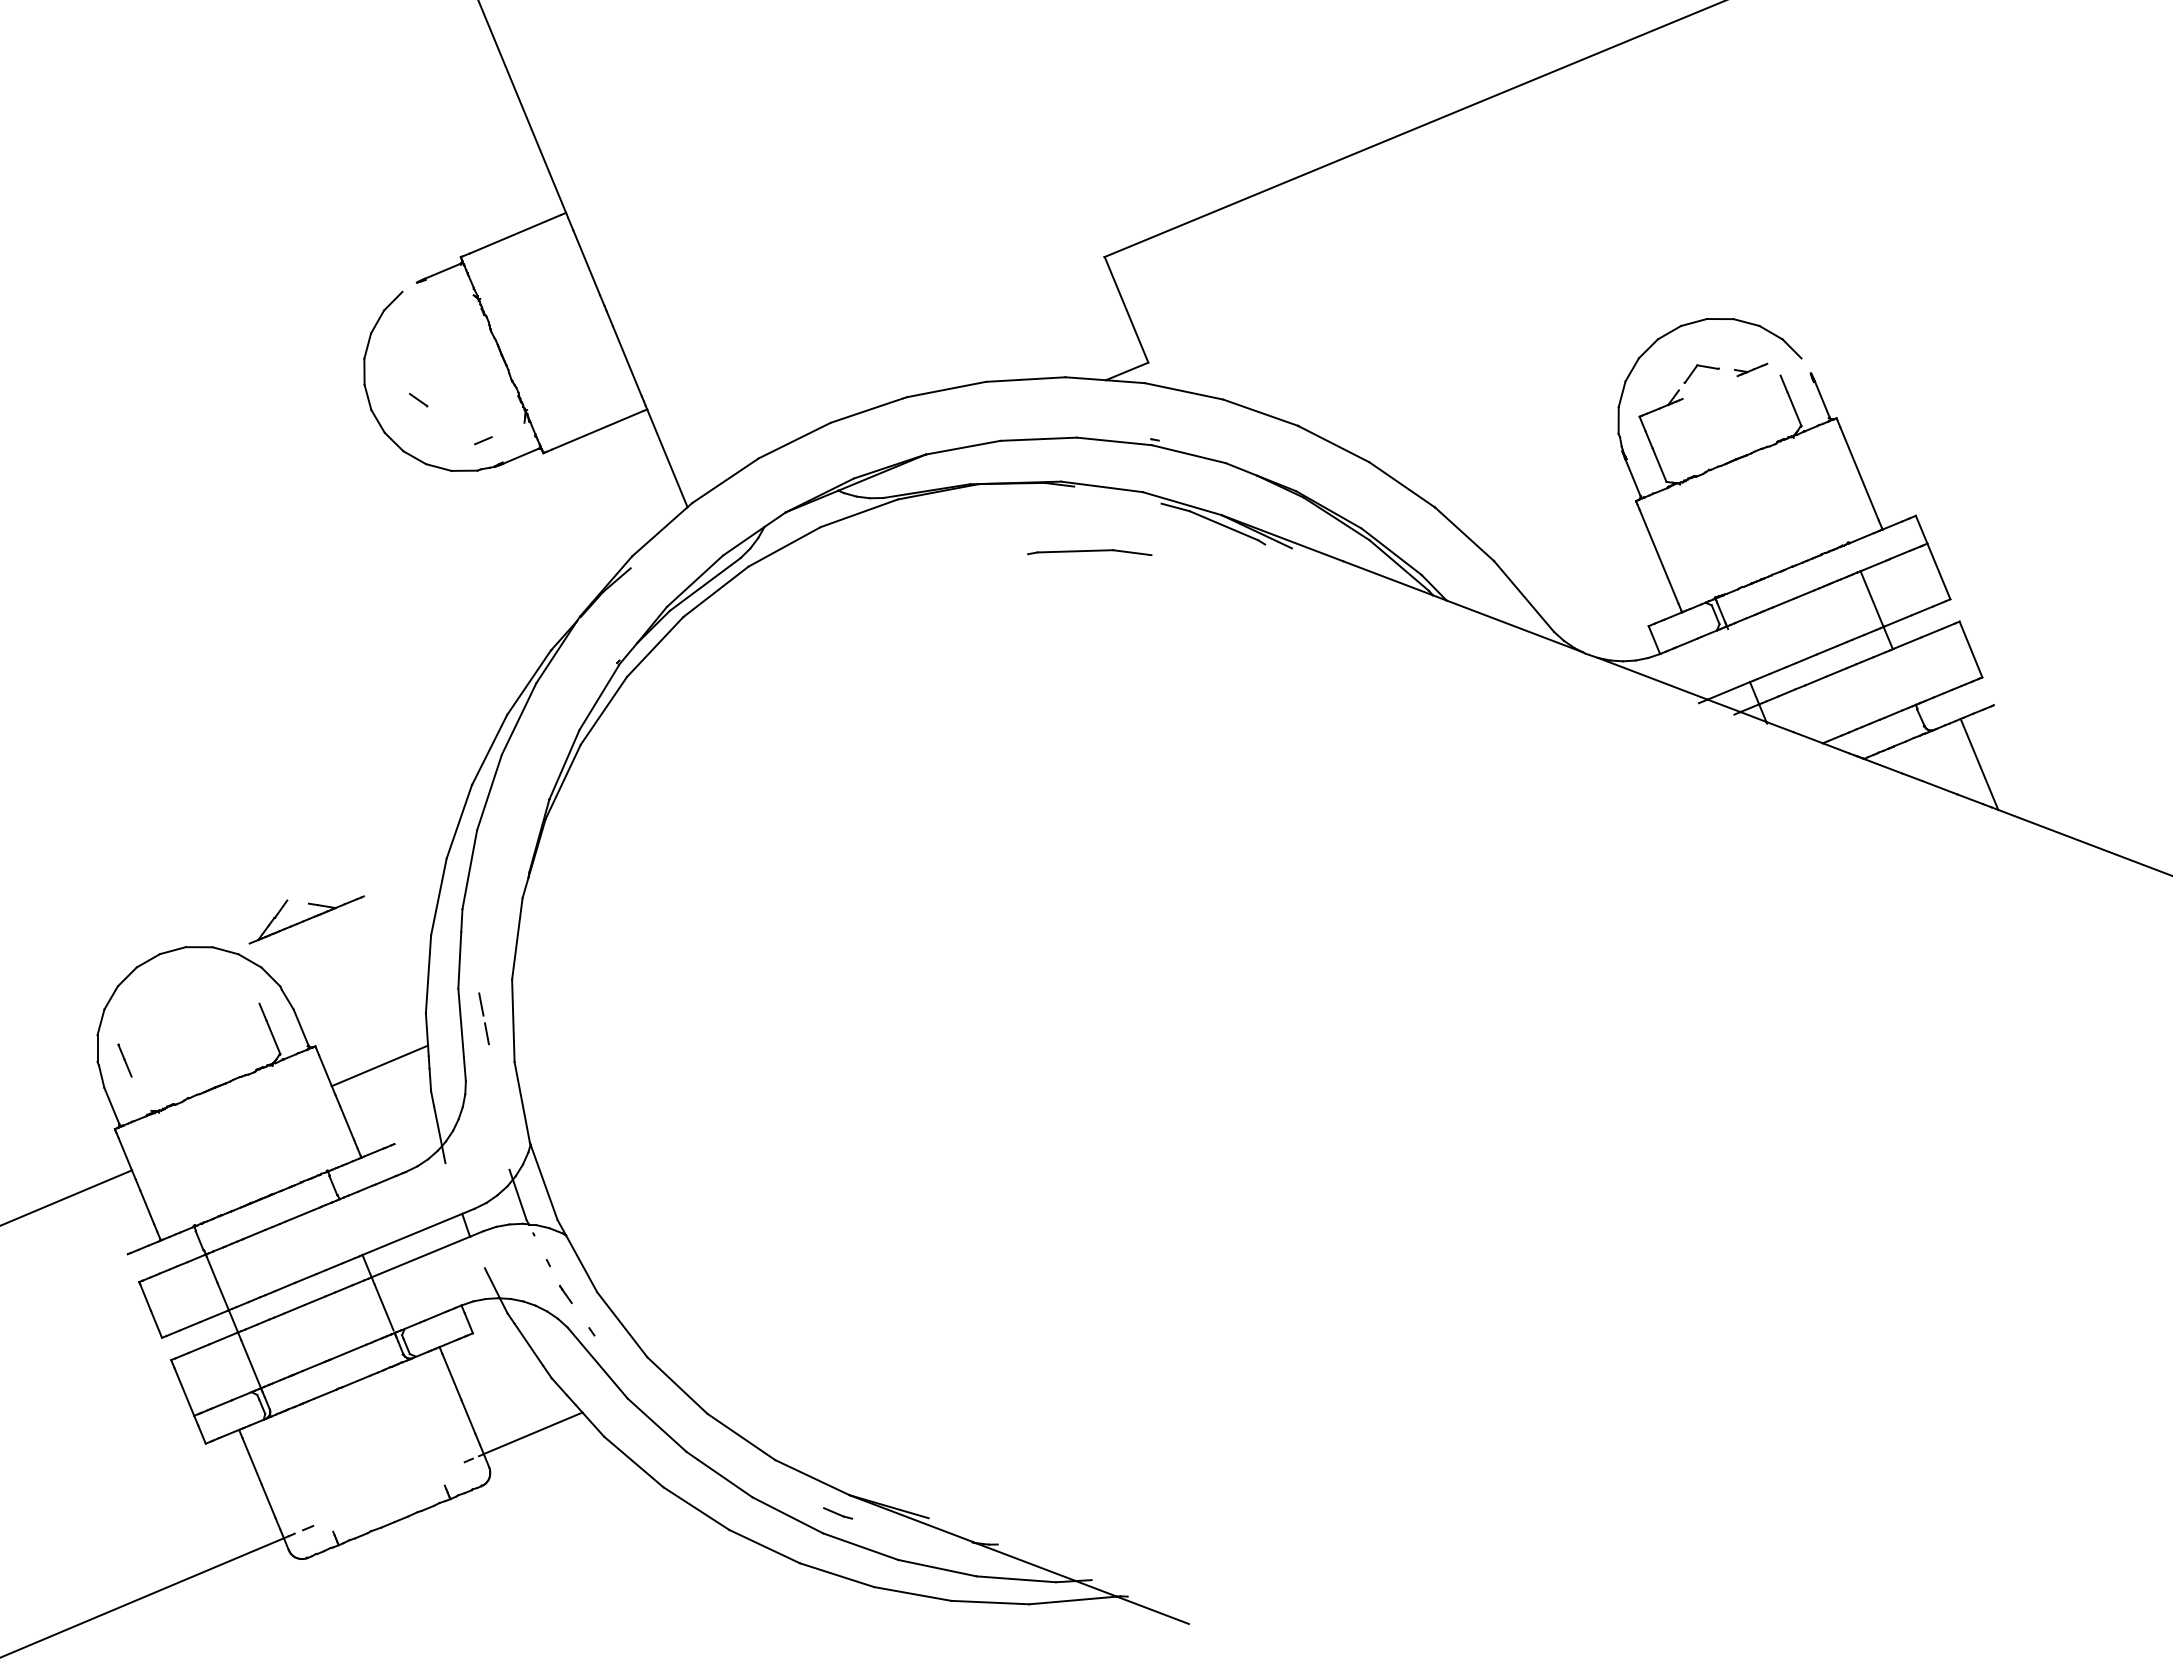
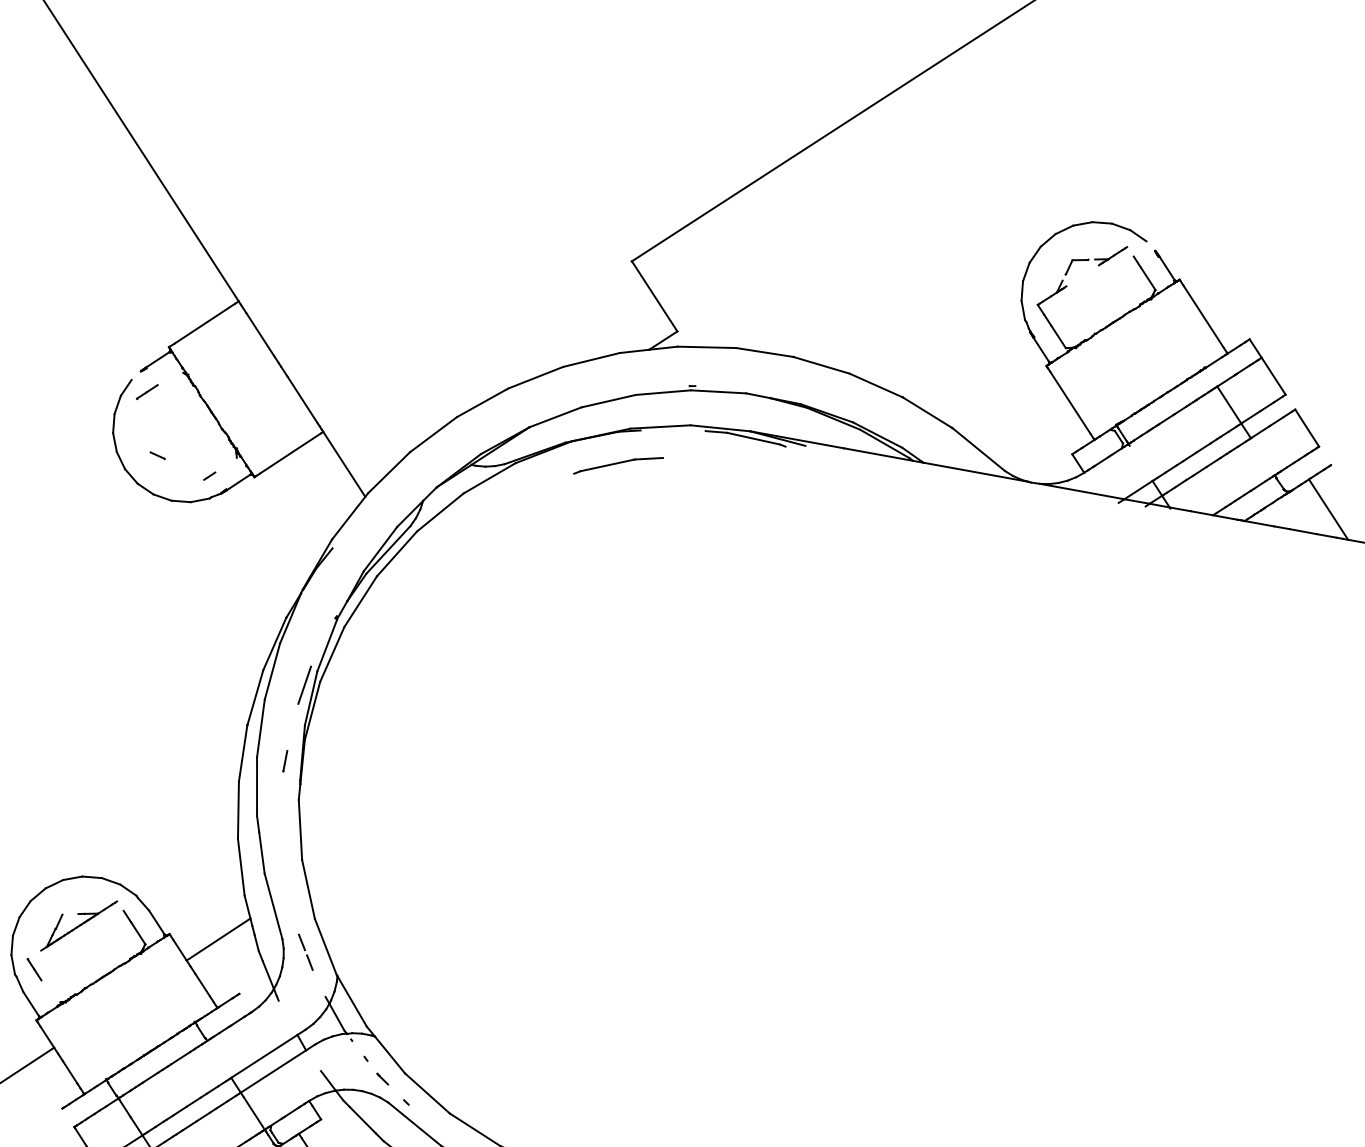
line: (420, 311) -> (147, 391), added
part: (1751, 369) -> (1111, 256), size x1.43
part: (1089, 552) -> (618, 464), moved
line: (558, 745) -> (304, 685), added
line: (514, 842) -> (285, 760), added
part: (306, 919) -> (78, 925), moved
line: (483, 1016) -> (305, 950), moved

